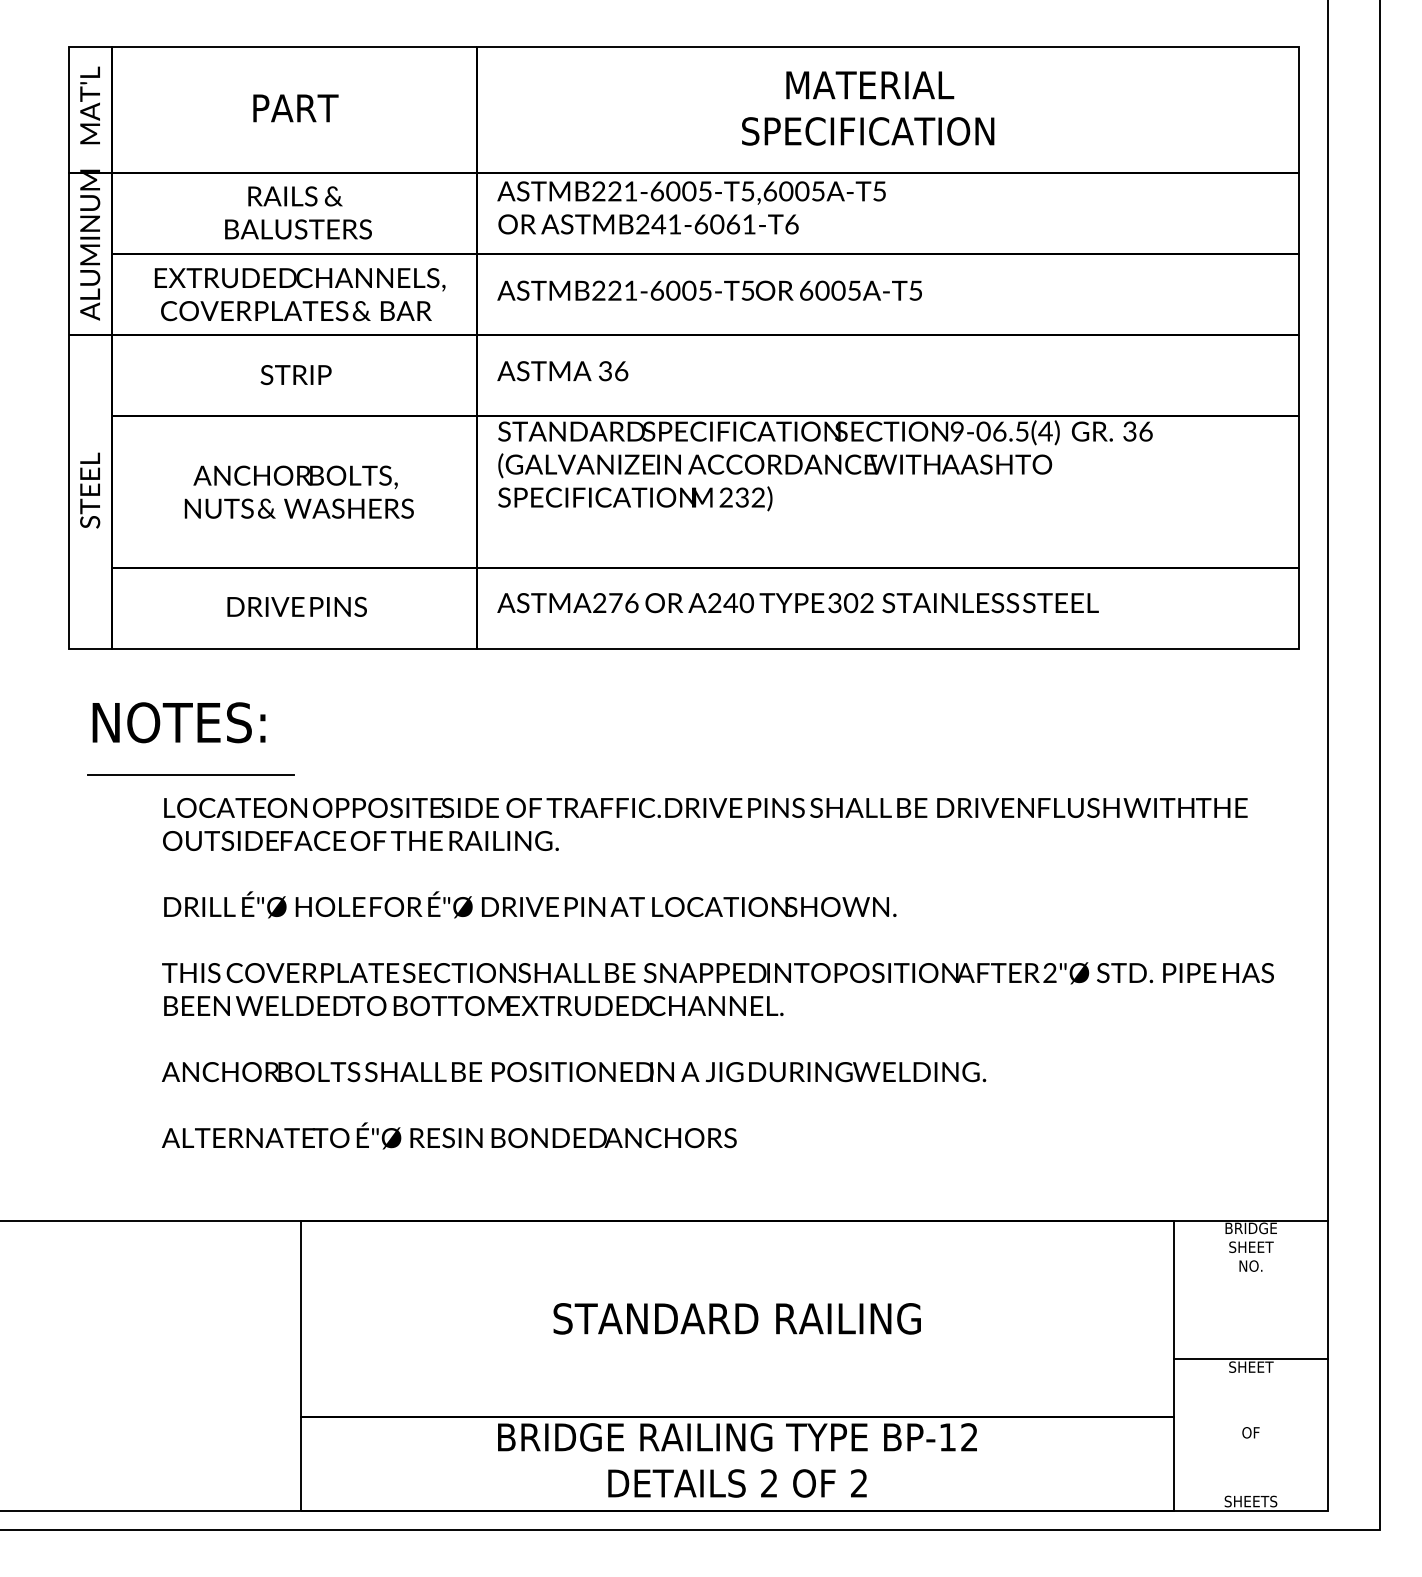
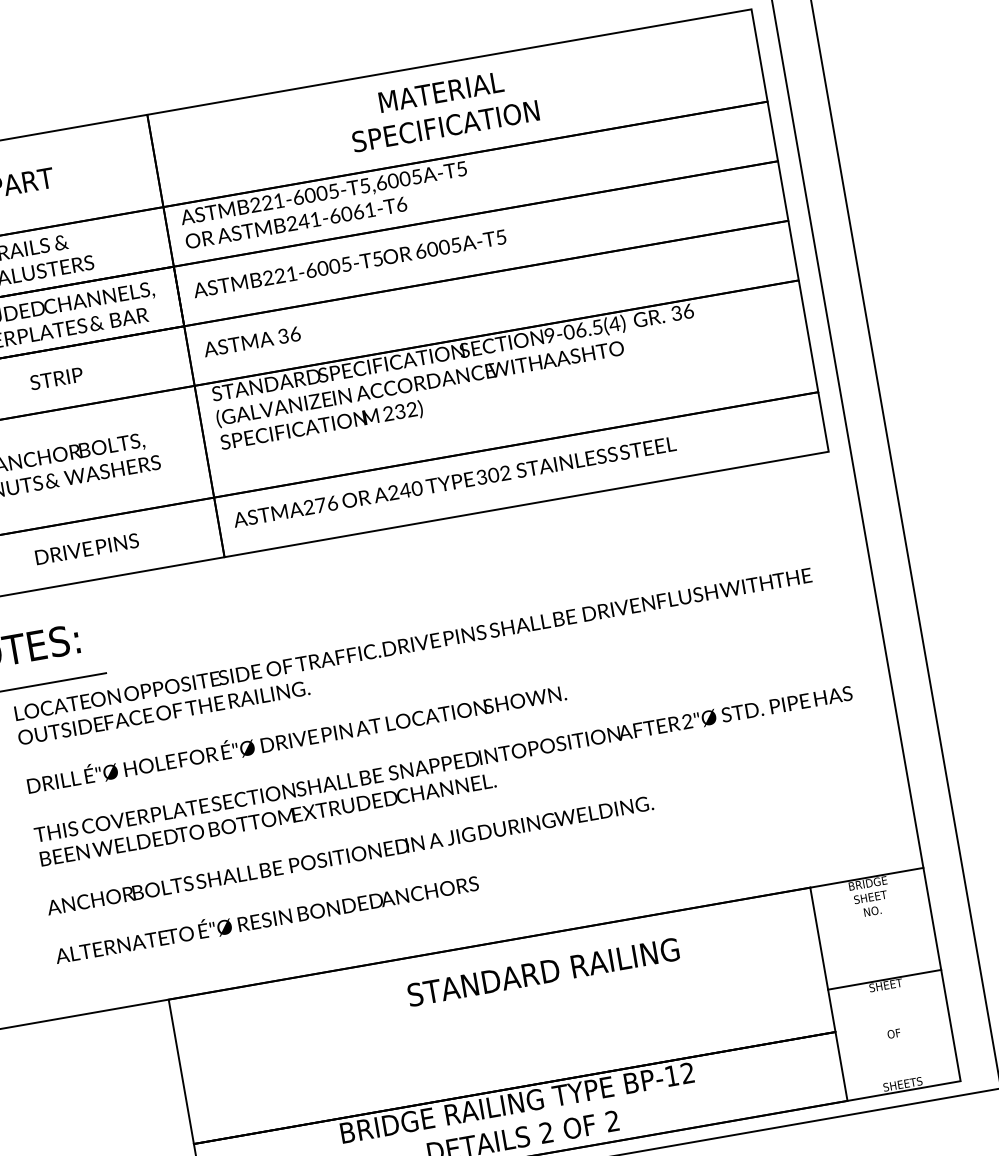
text: (736, 1318) -> (542, 972), moved

